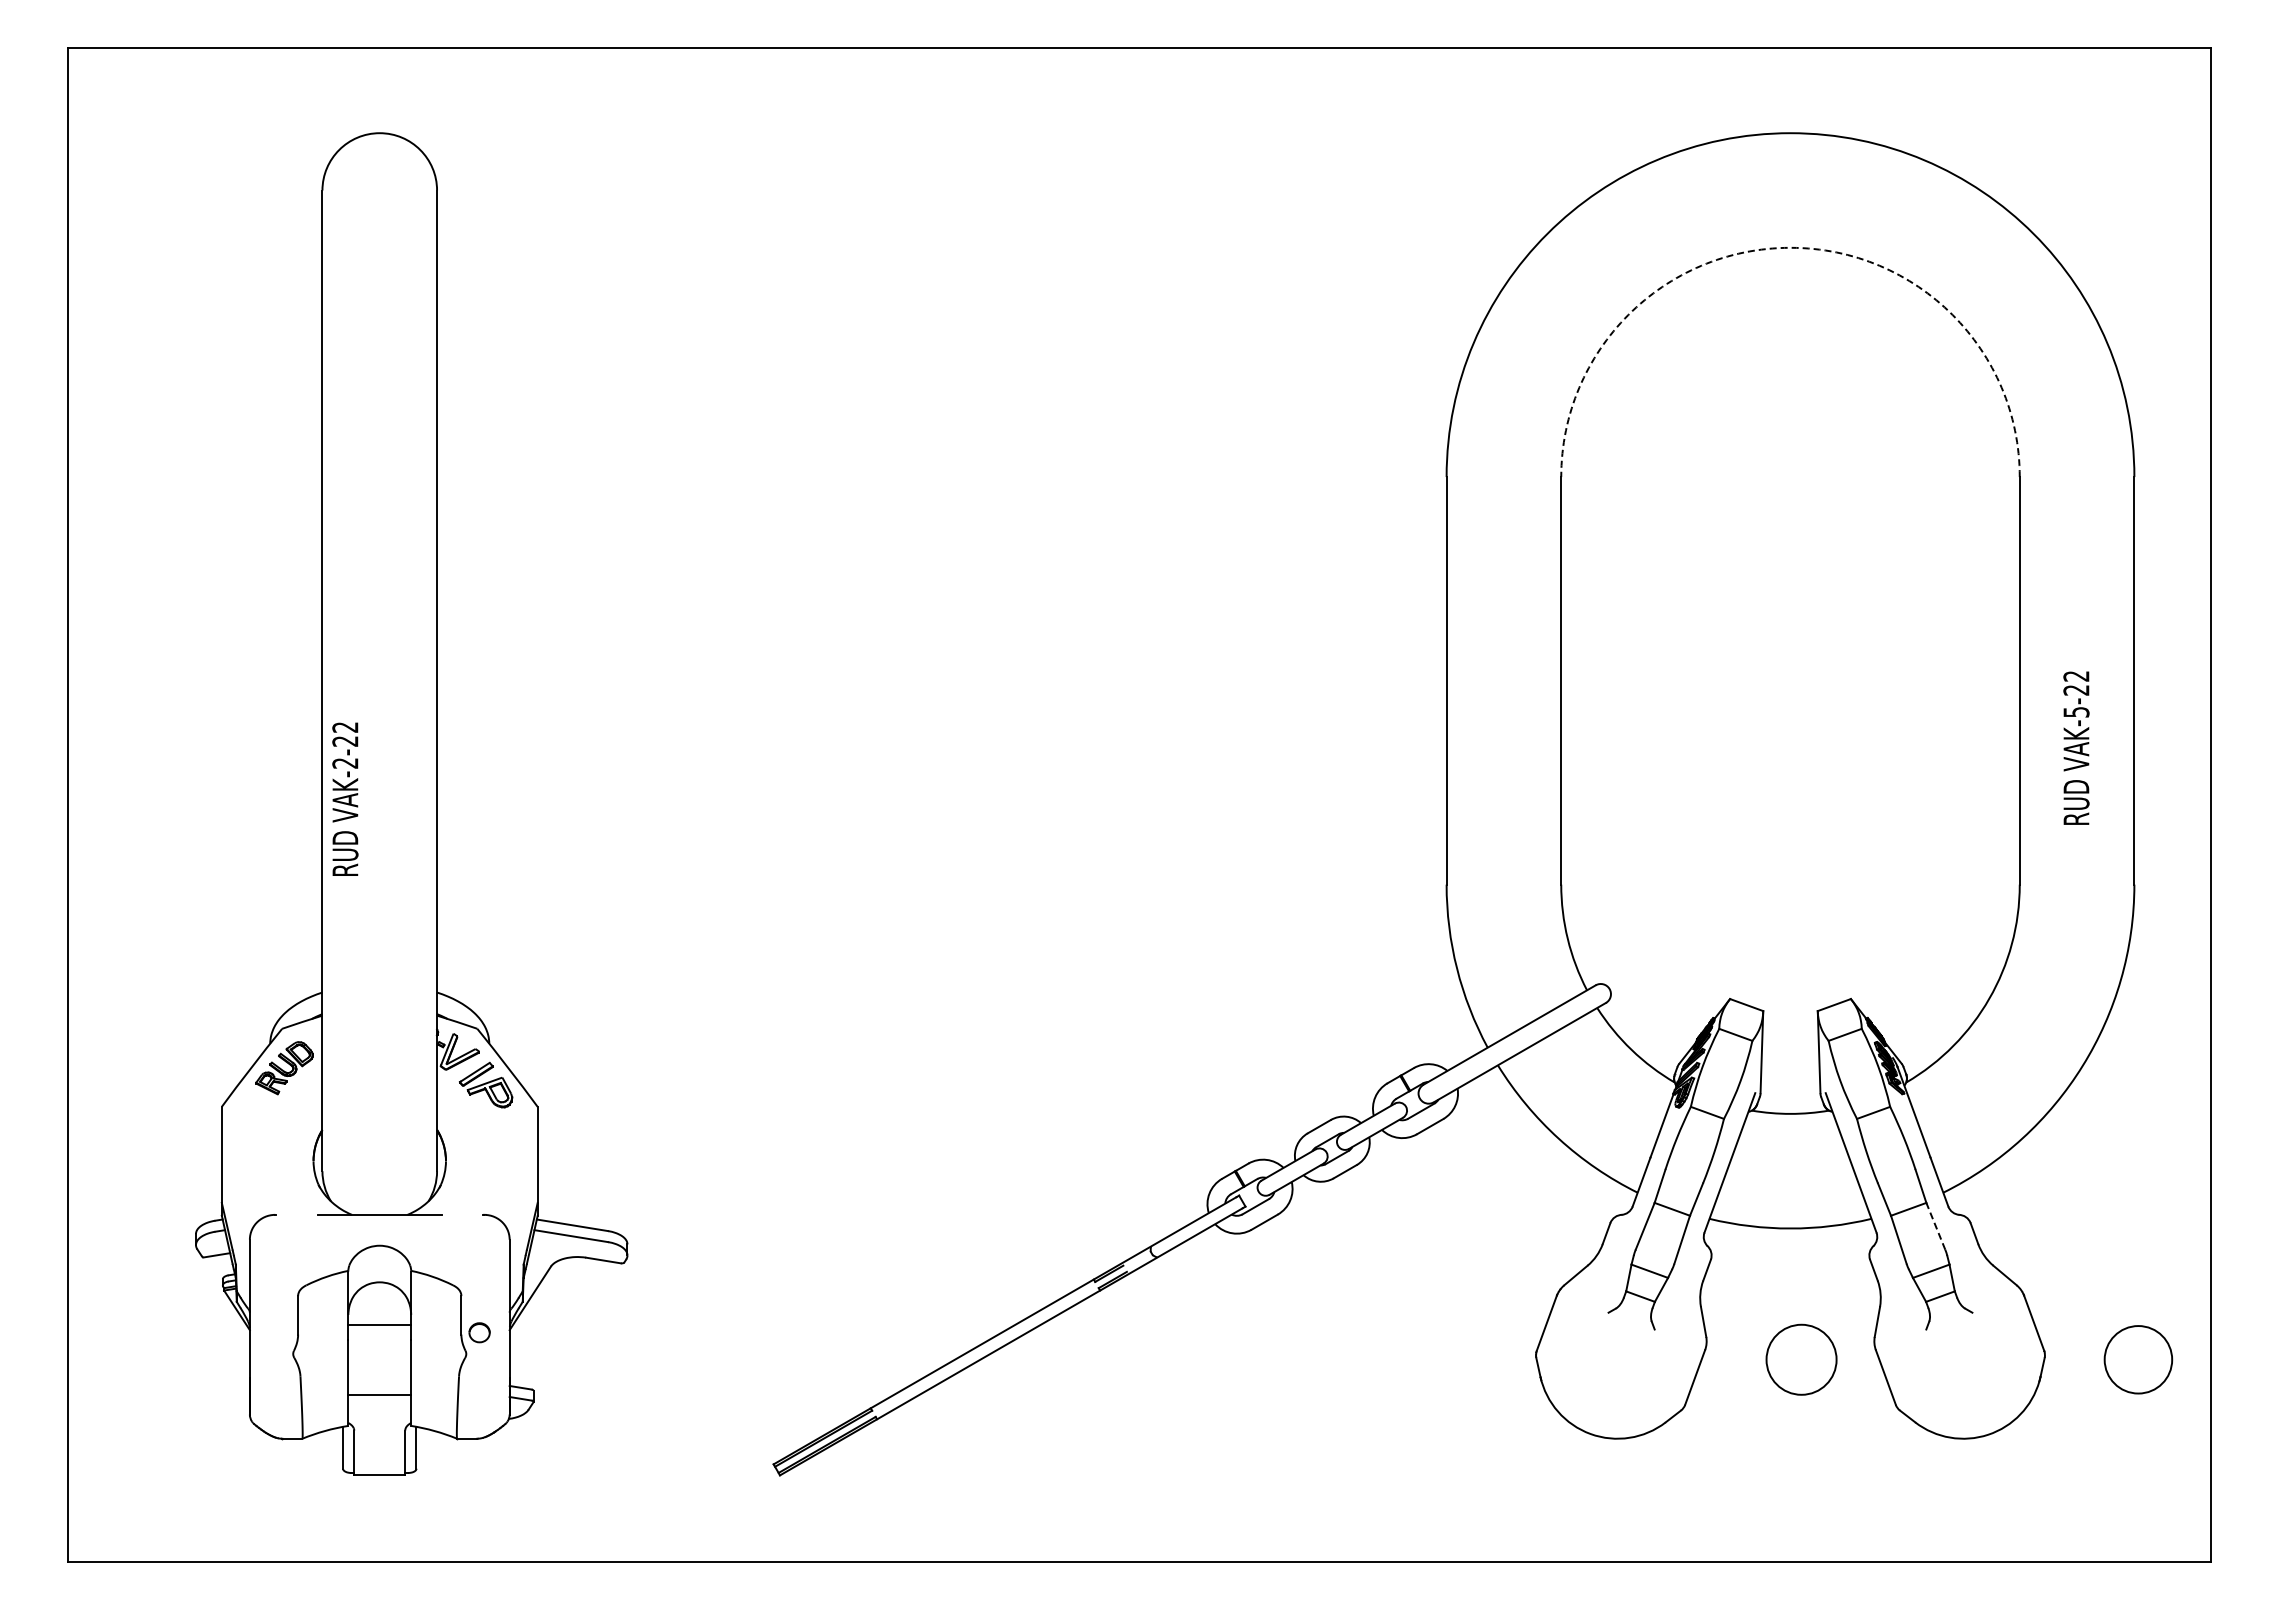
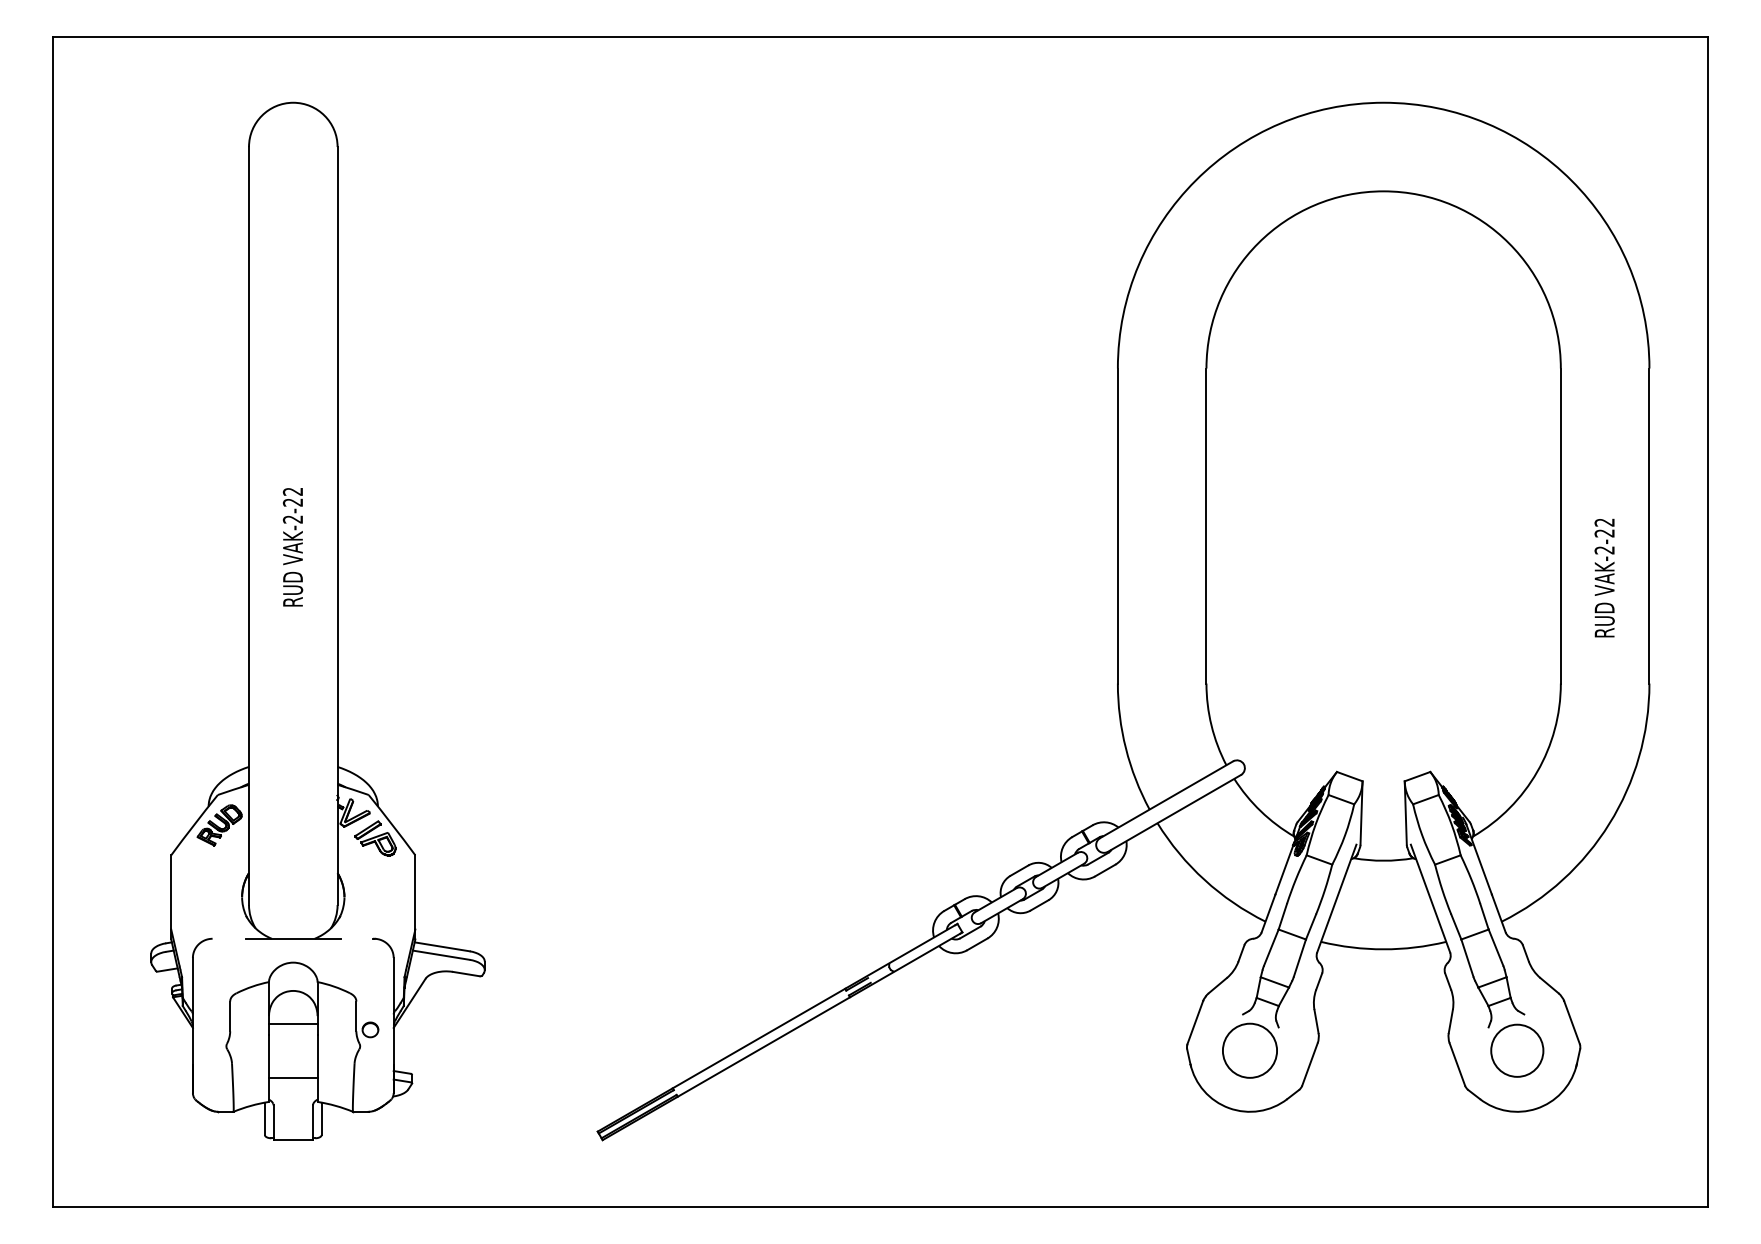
arc: (1790, 247) -> (1383, 191), dashed -> solid
text: (2076, 712) -> (1604, 550), VAK-5-22 -> VAK-2-22
text: (345, 798) -> (293, 546), moved
line: (1935, 1225) -> (1495, 947), dashed -> solid
circle: (1801, 1359) -> (1249, 1050), moved
circle: (2138, 1359) -> (1517, 1050), moved

